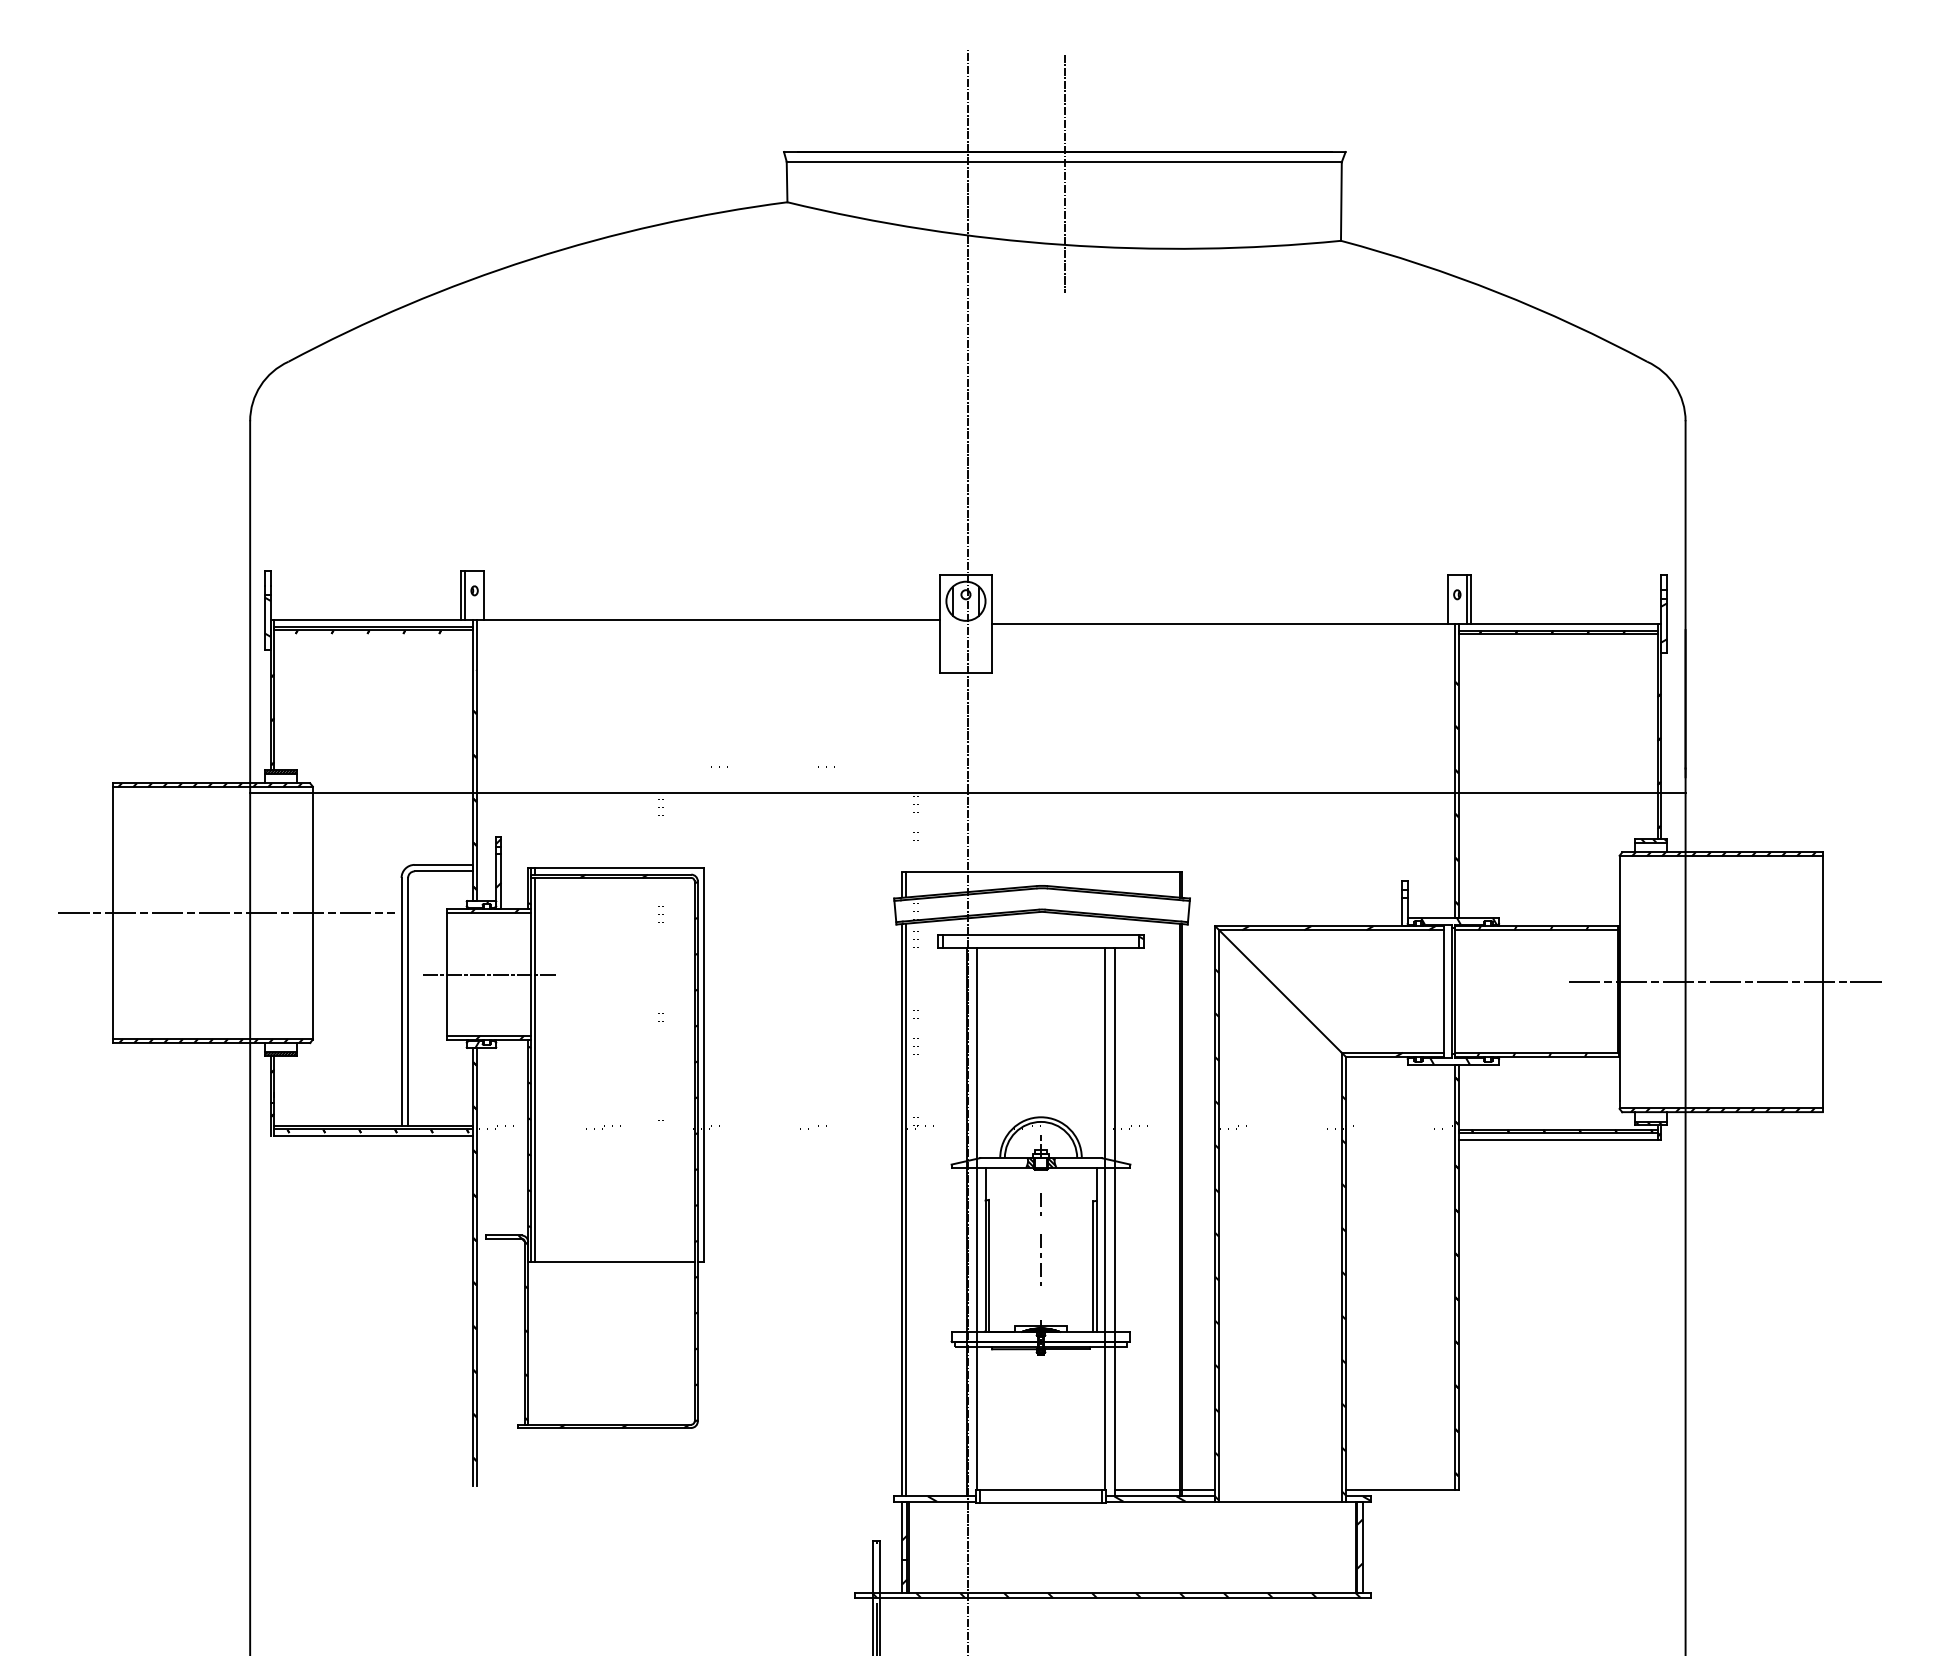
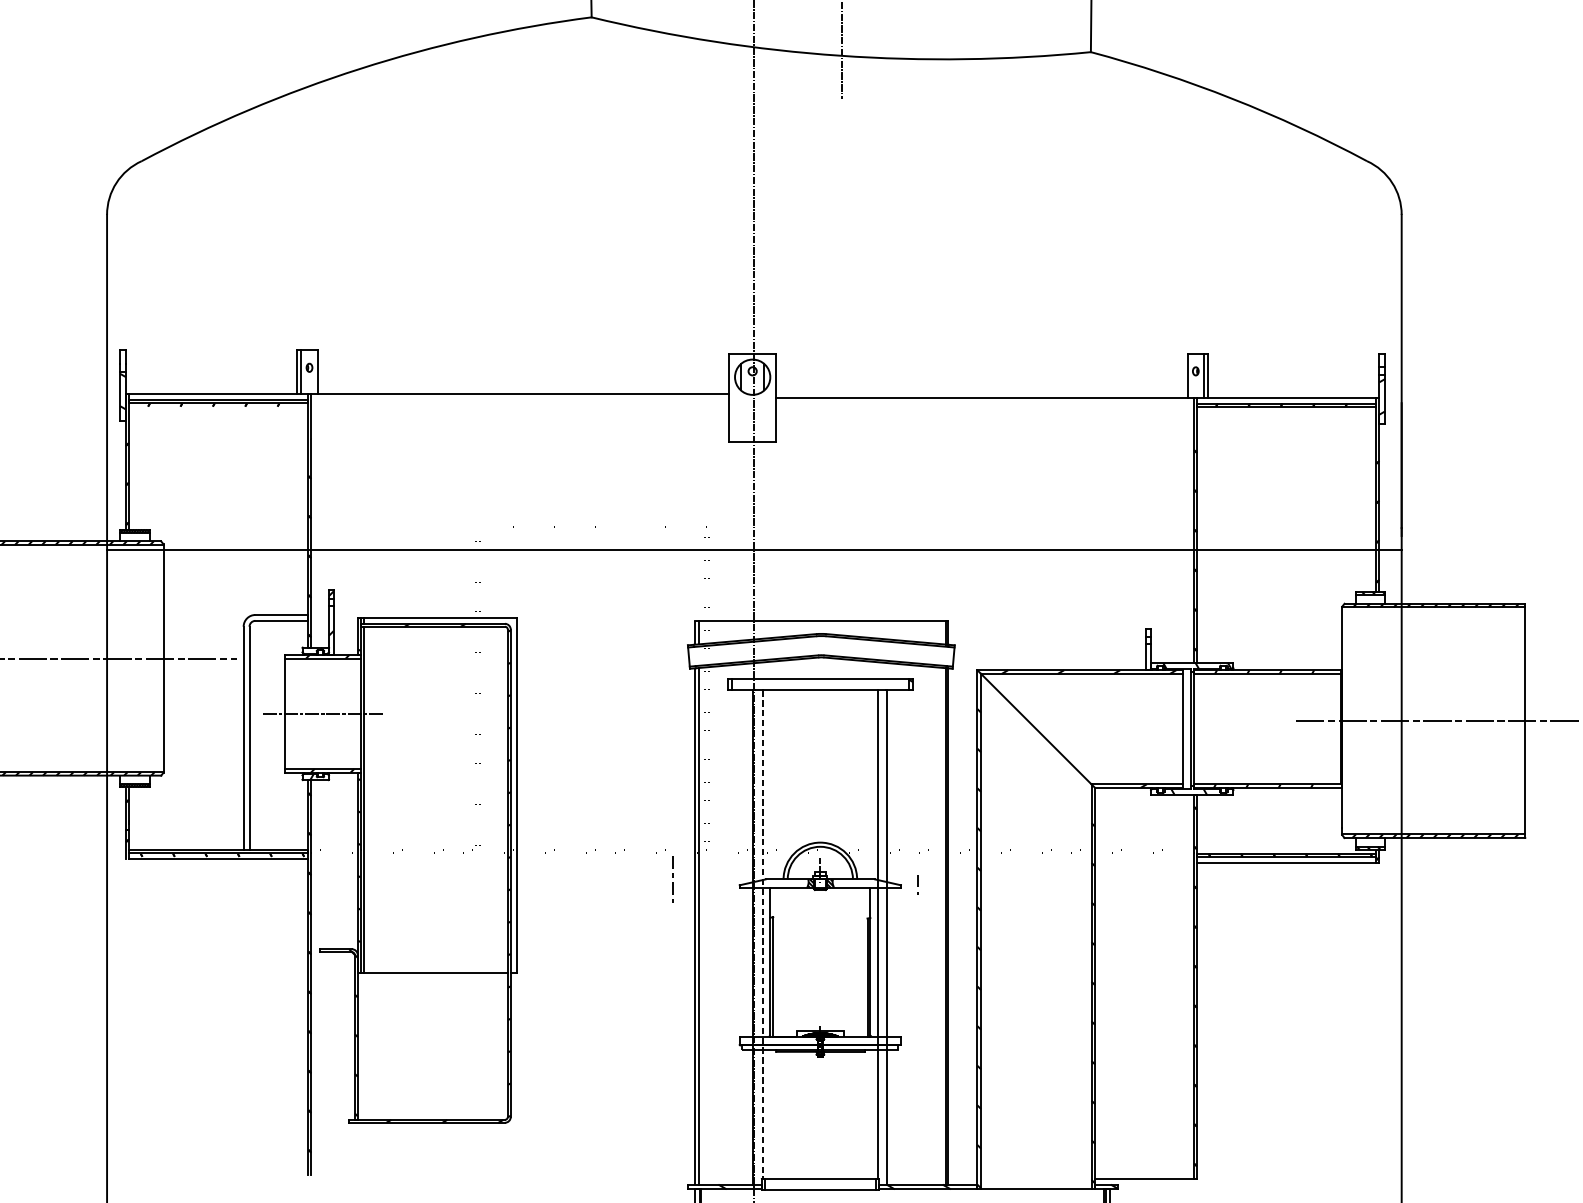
line: (1040, 1204) -> (917, 885), moved
line: (977, 1219) -> (763, 934), solid -> dashed
line: (1040, 1257) -> (672, 877), moved
line: (1165, 1489) -> (932, 1178), removed

